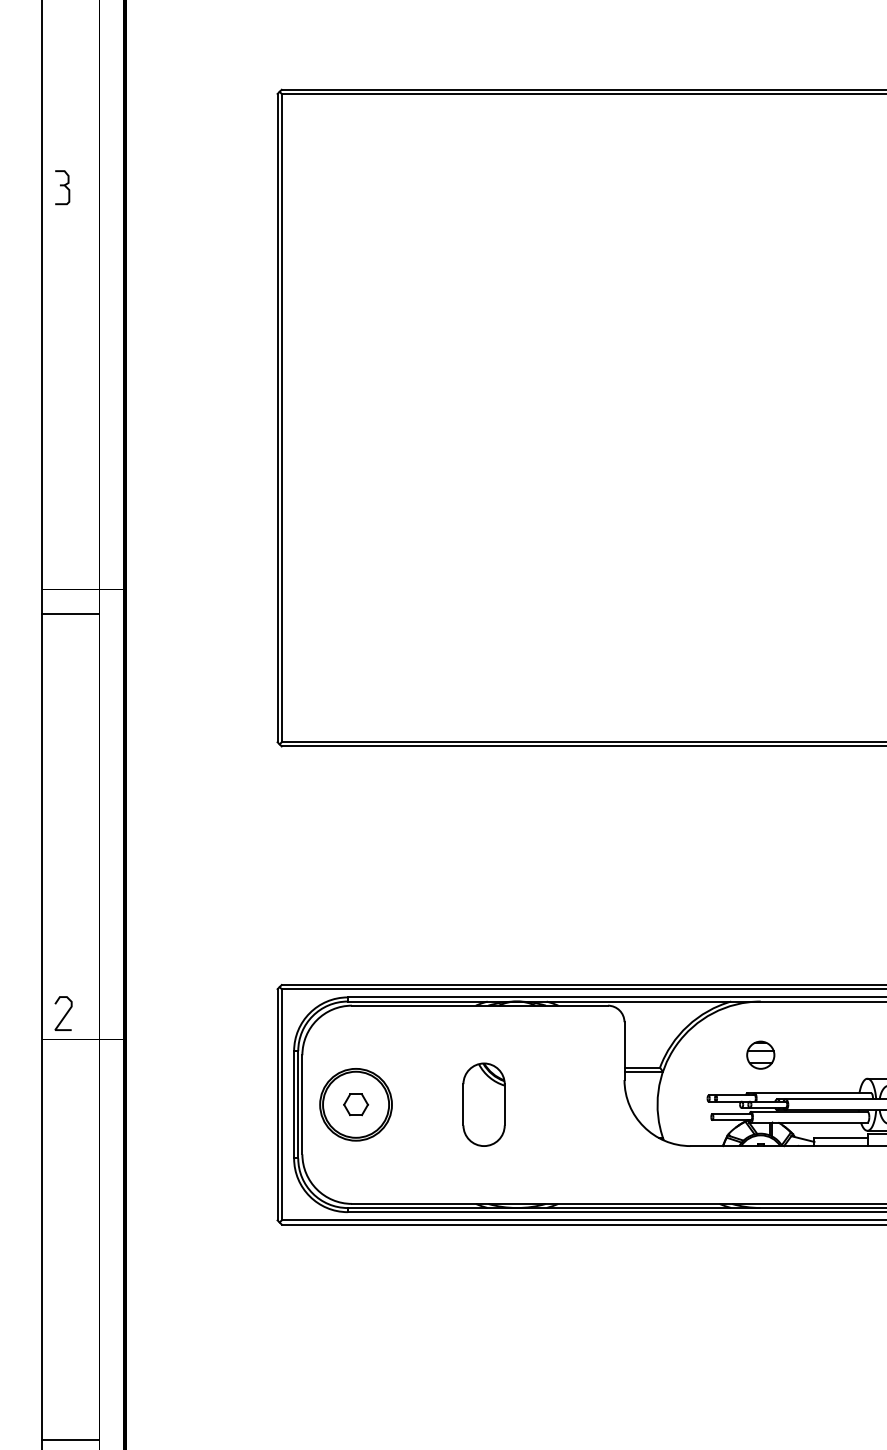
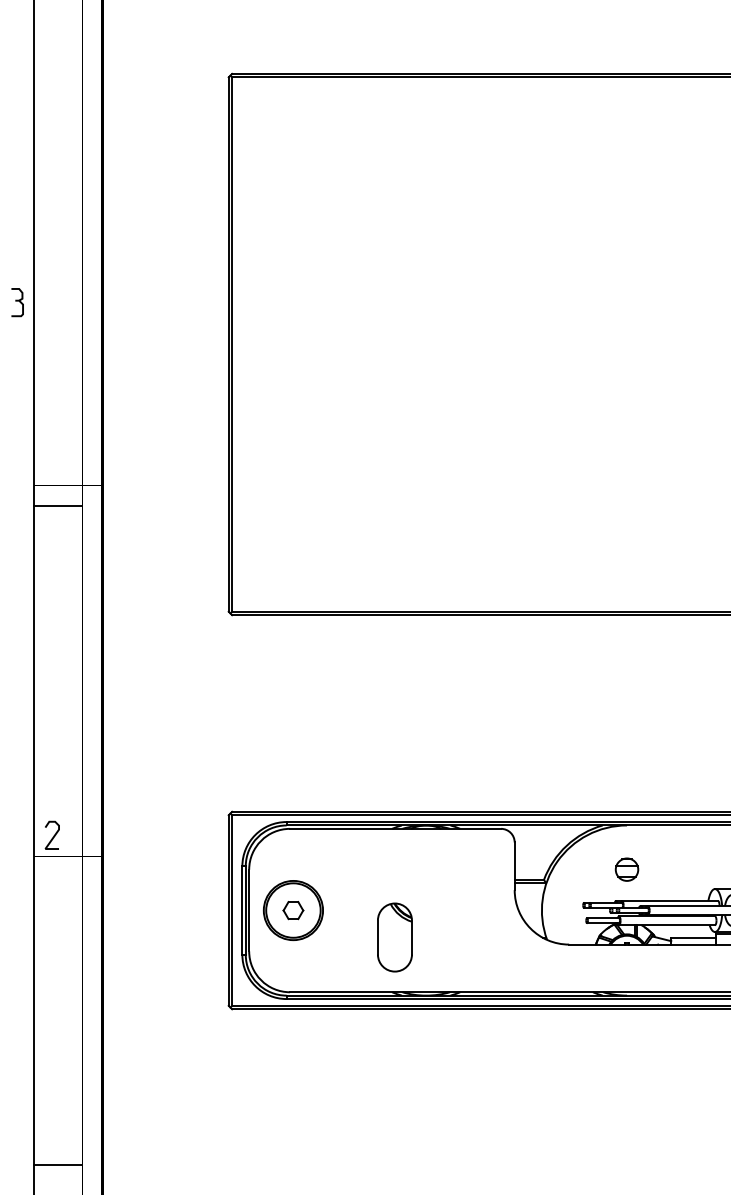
part: (62, 187) -> (17, 302), moved
part: (483, 1104) -> (394, 937), moved
line: (69, 1439) -> (57, 1164), moved

